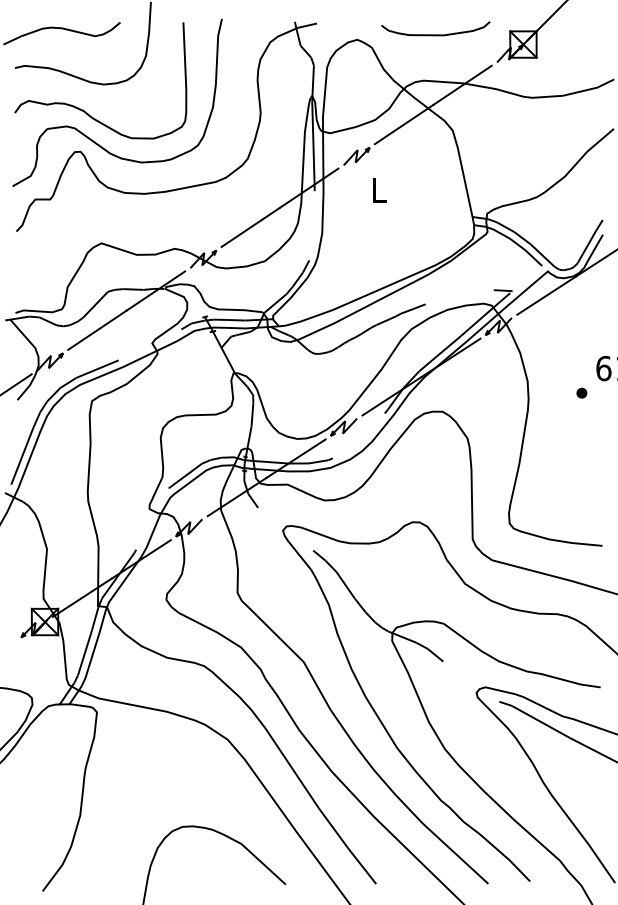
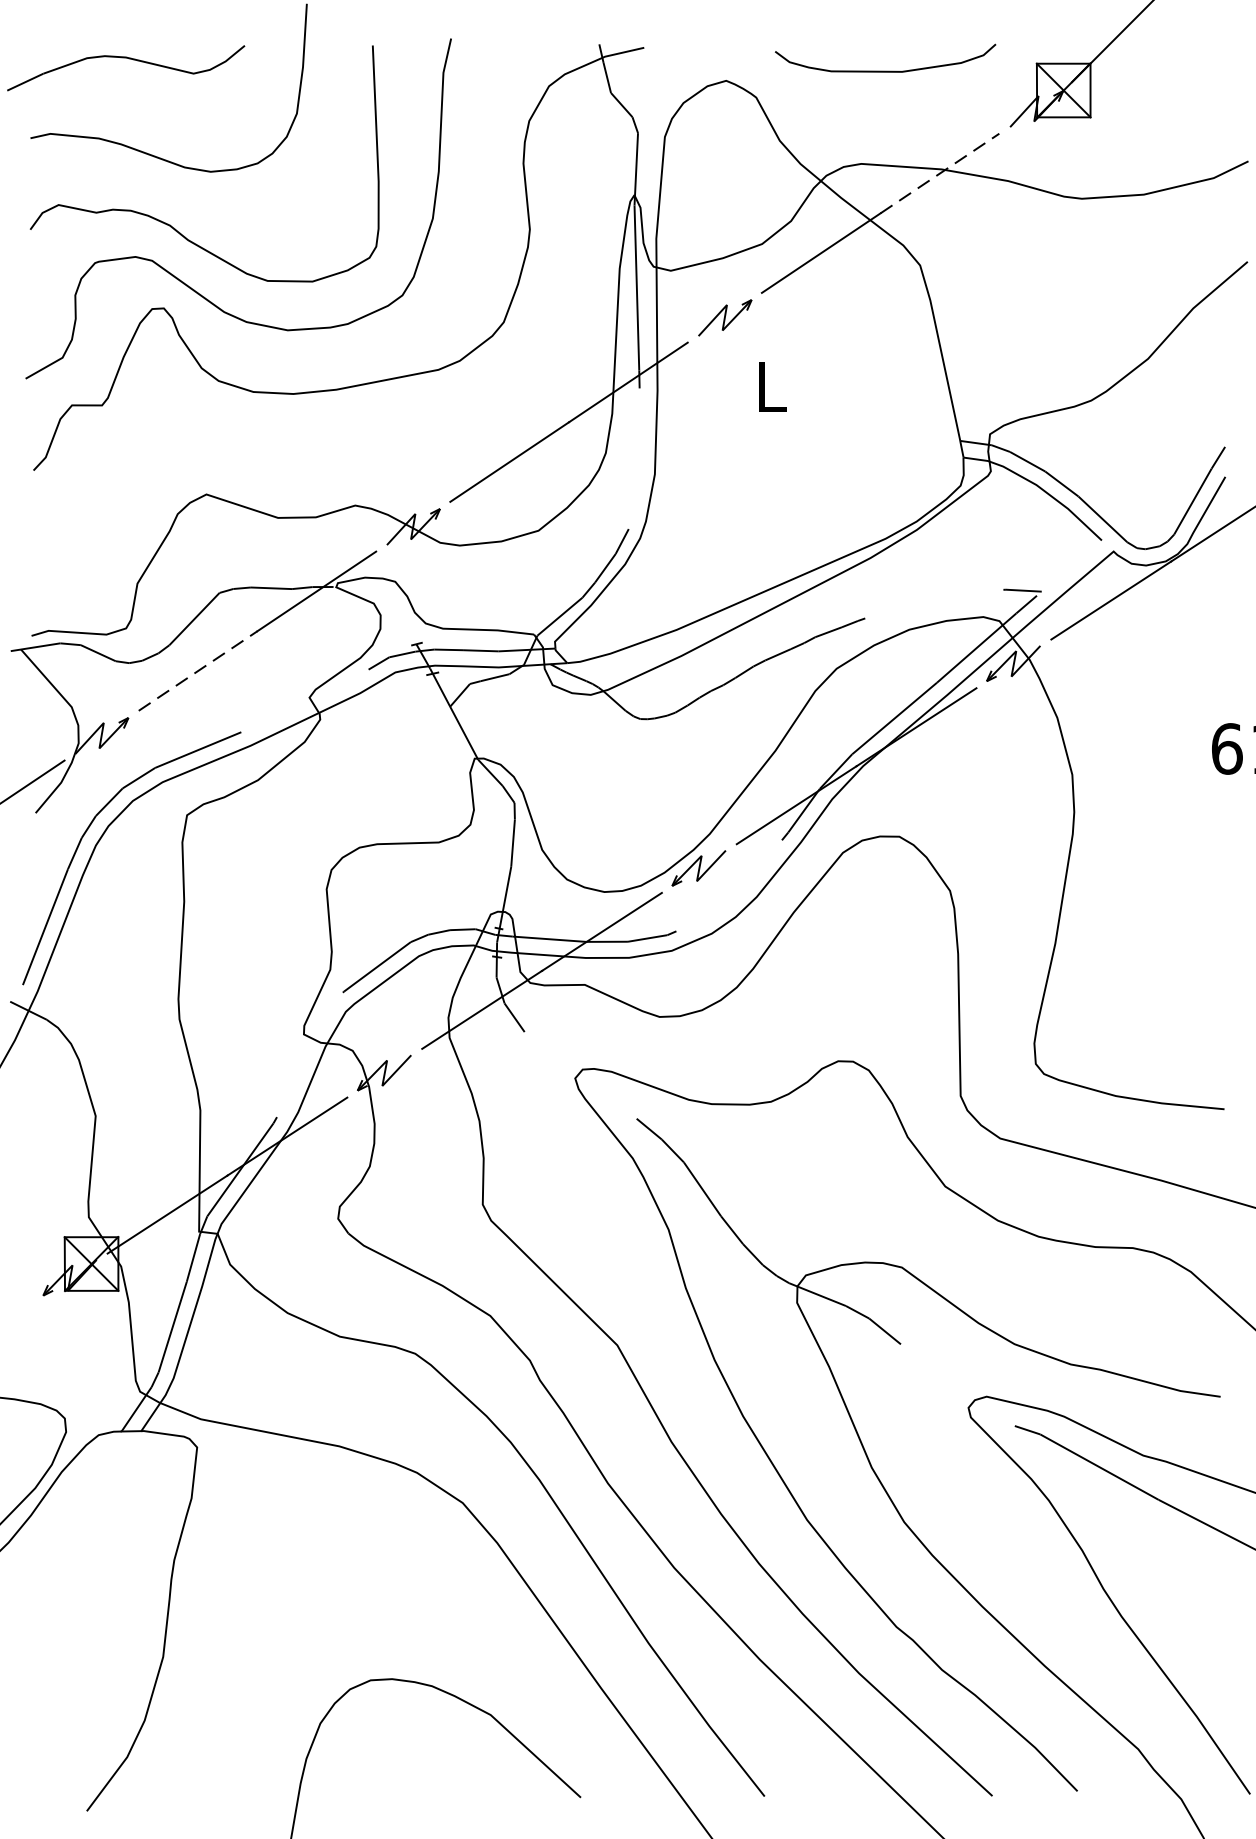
line: (462, 85) -> (939, 173), solid -> dashed
line: (97, 329) -> (198, 669), solid -> dashed
part: (581, 392) -> (1181, 797), removed

